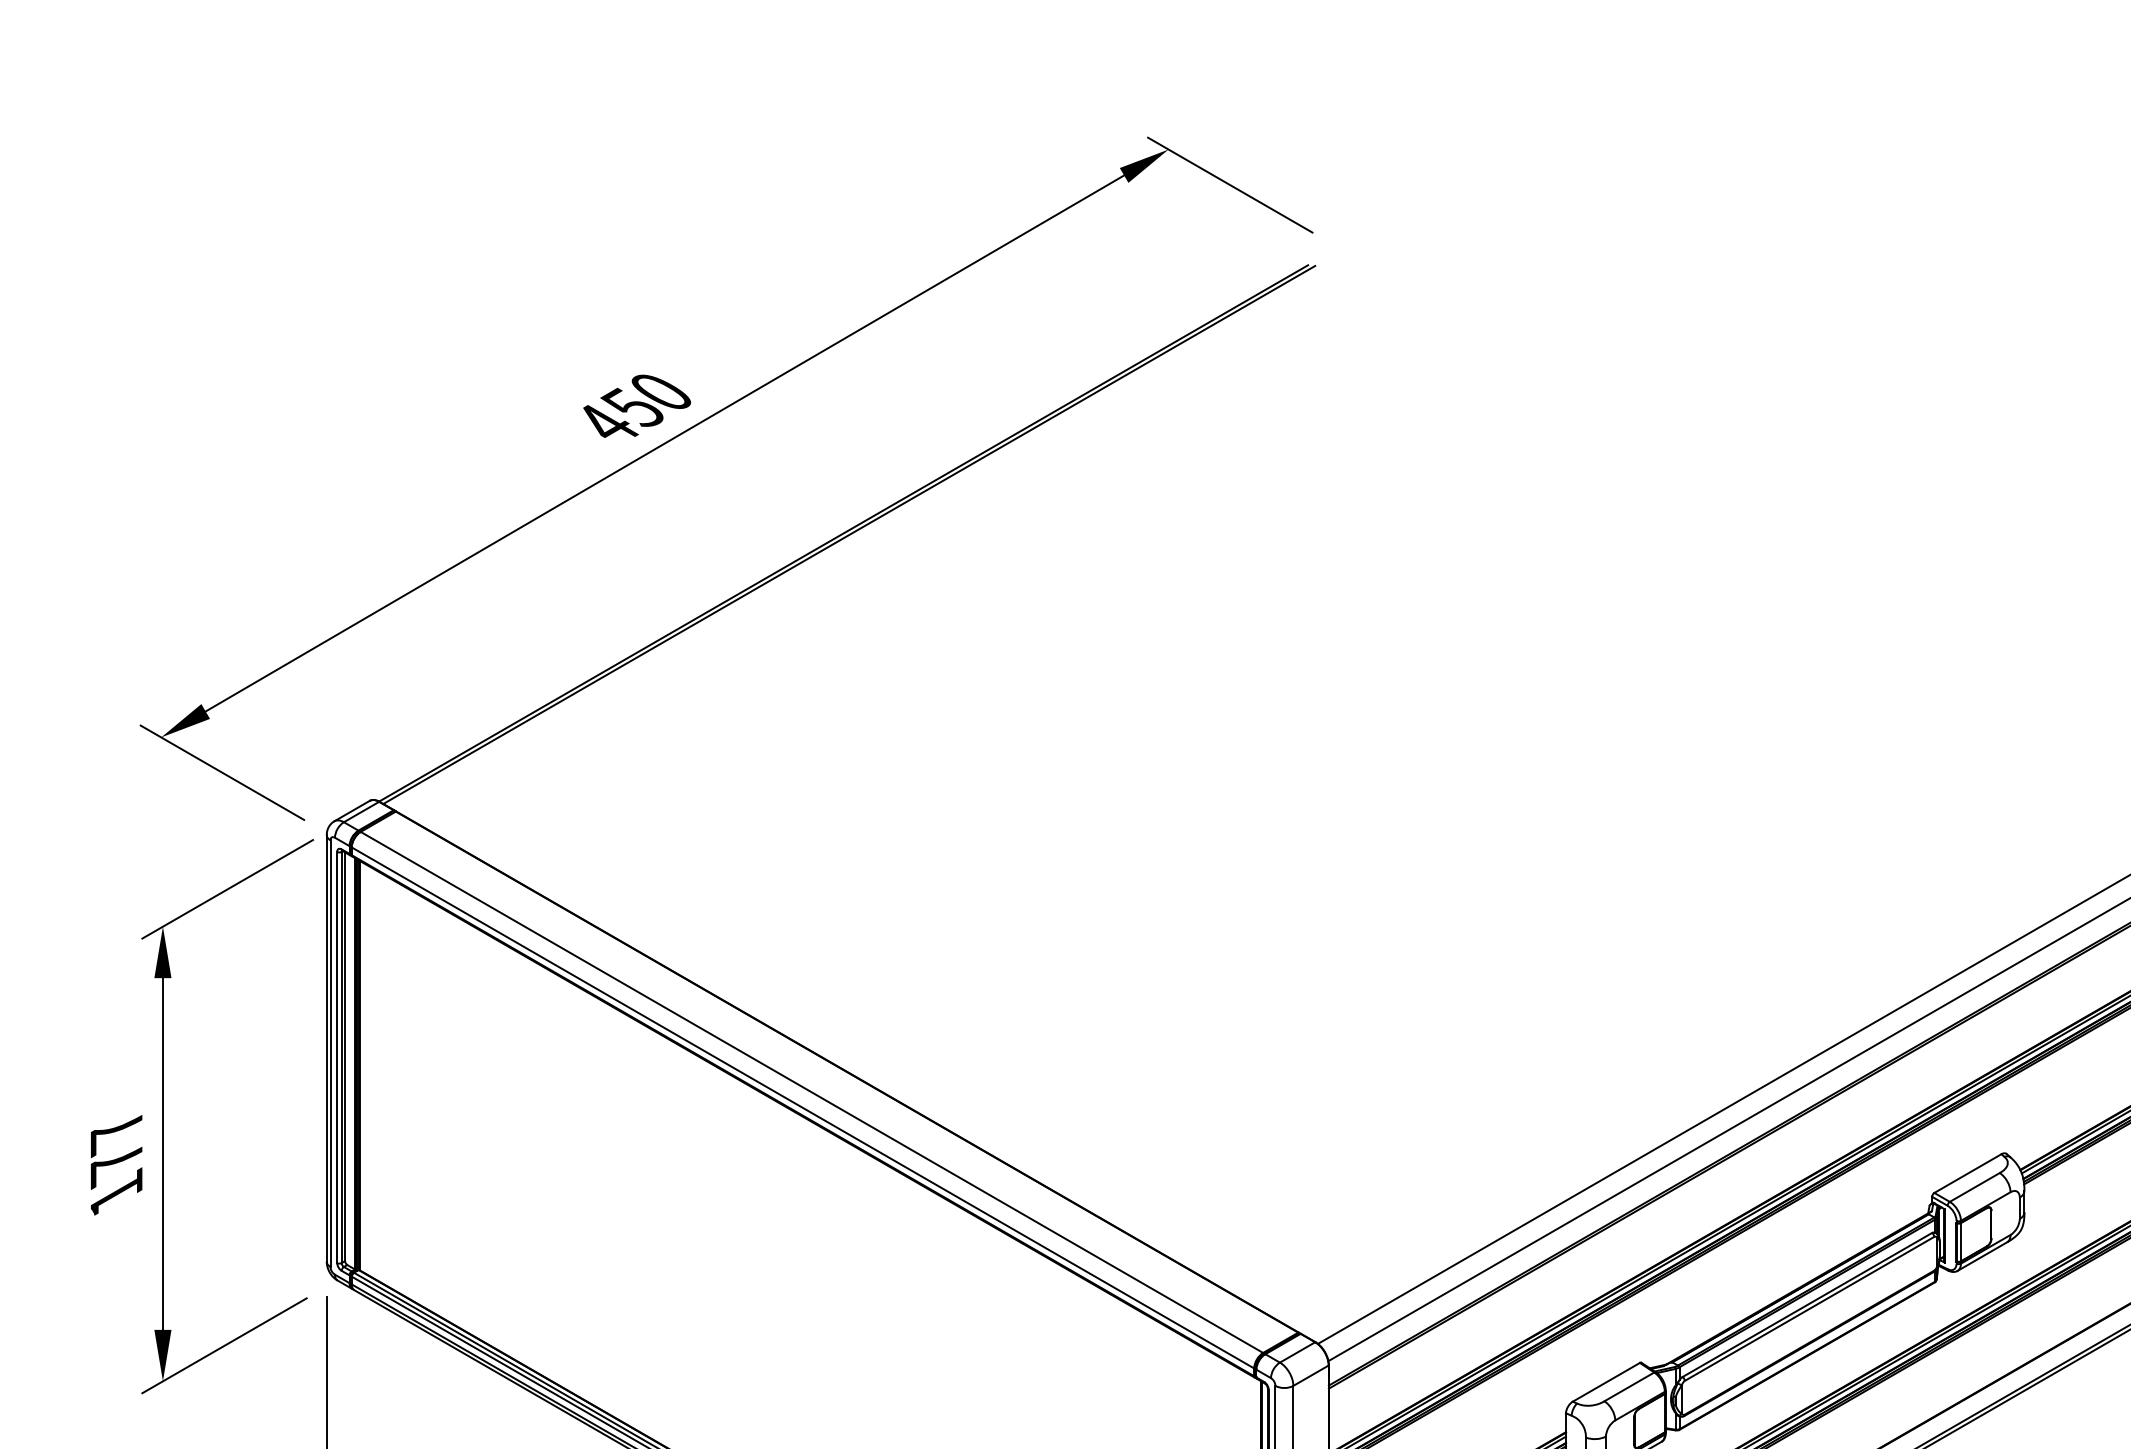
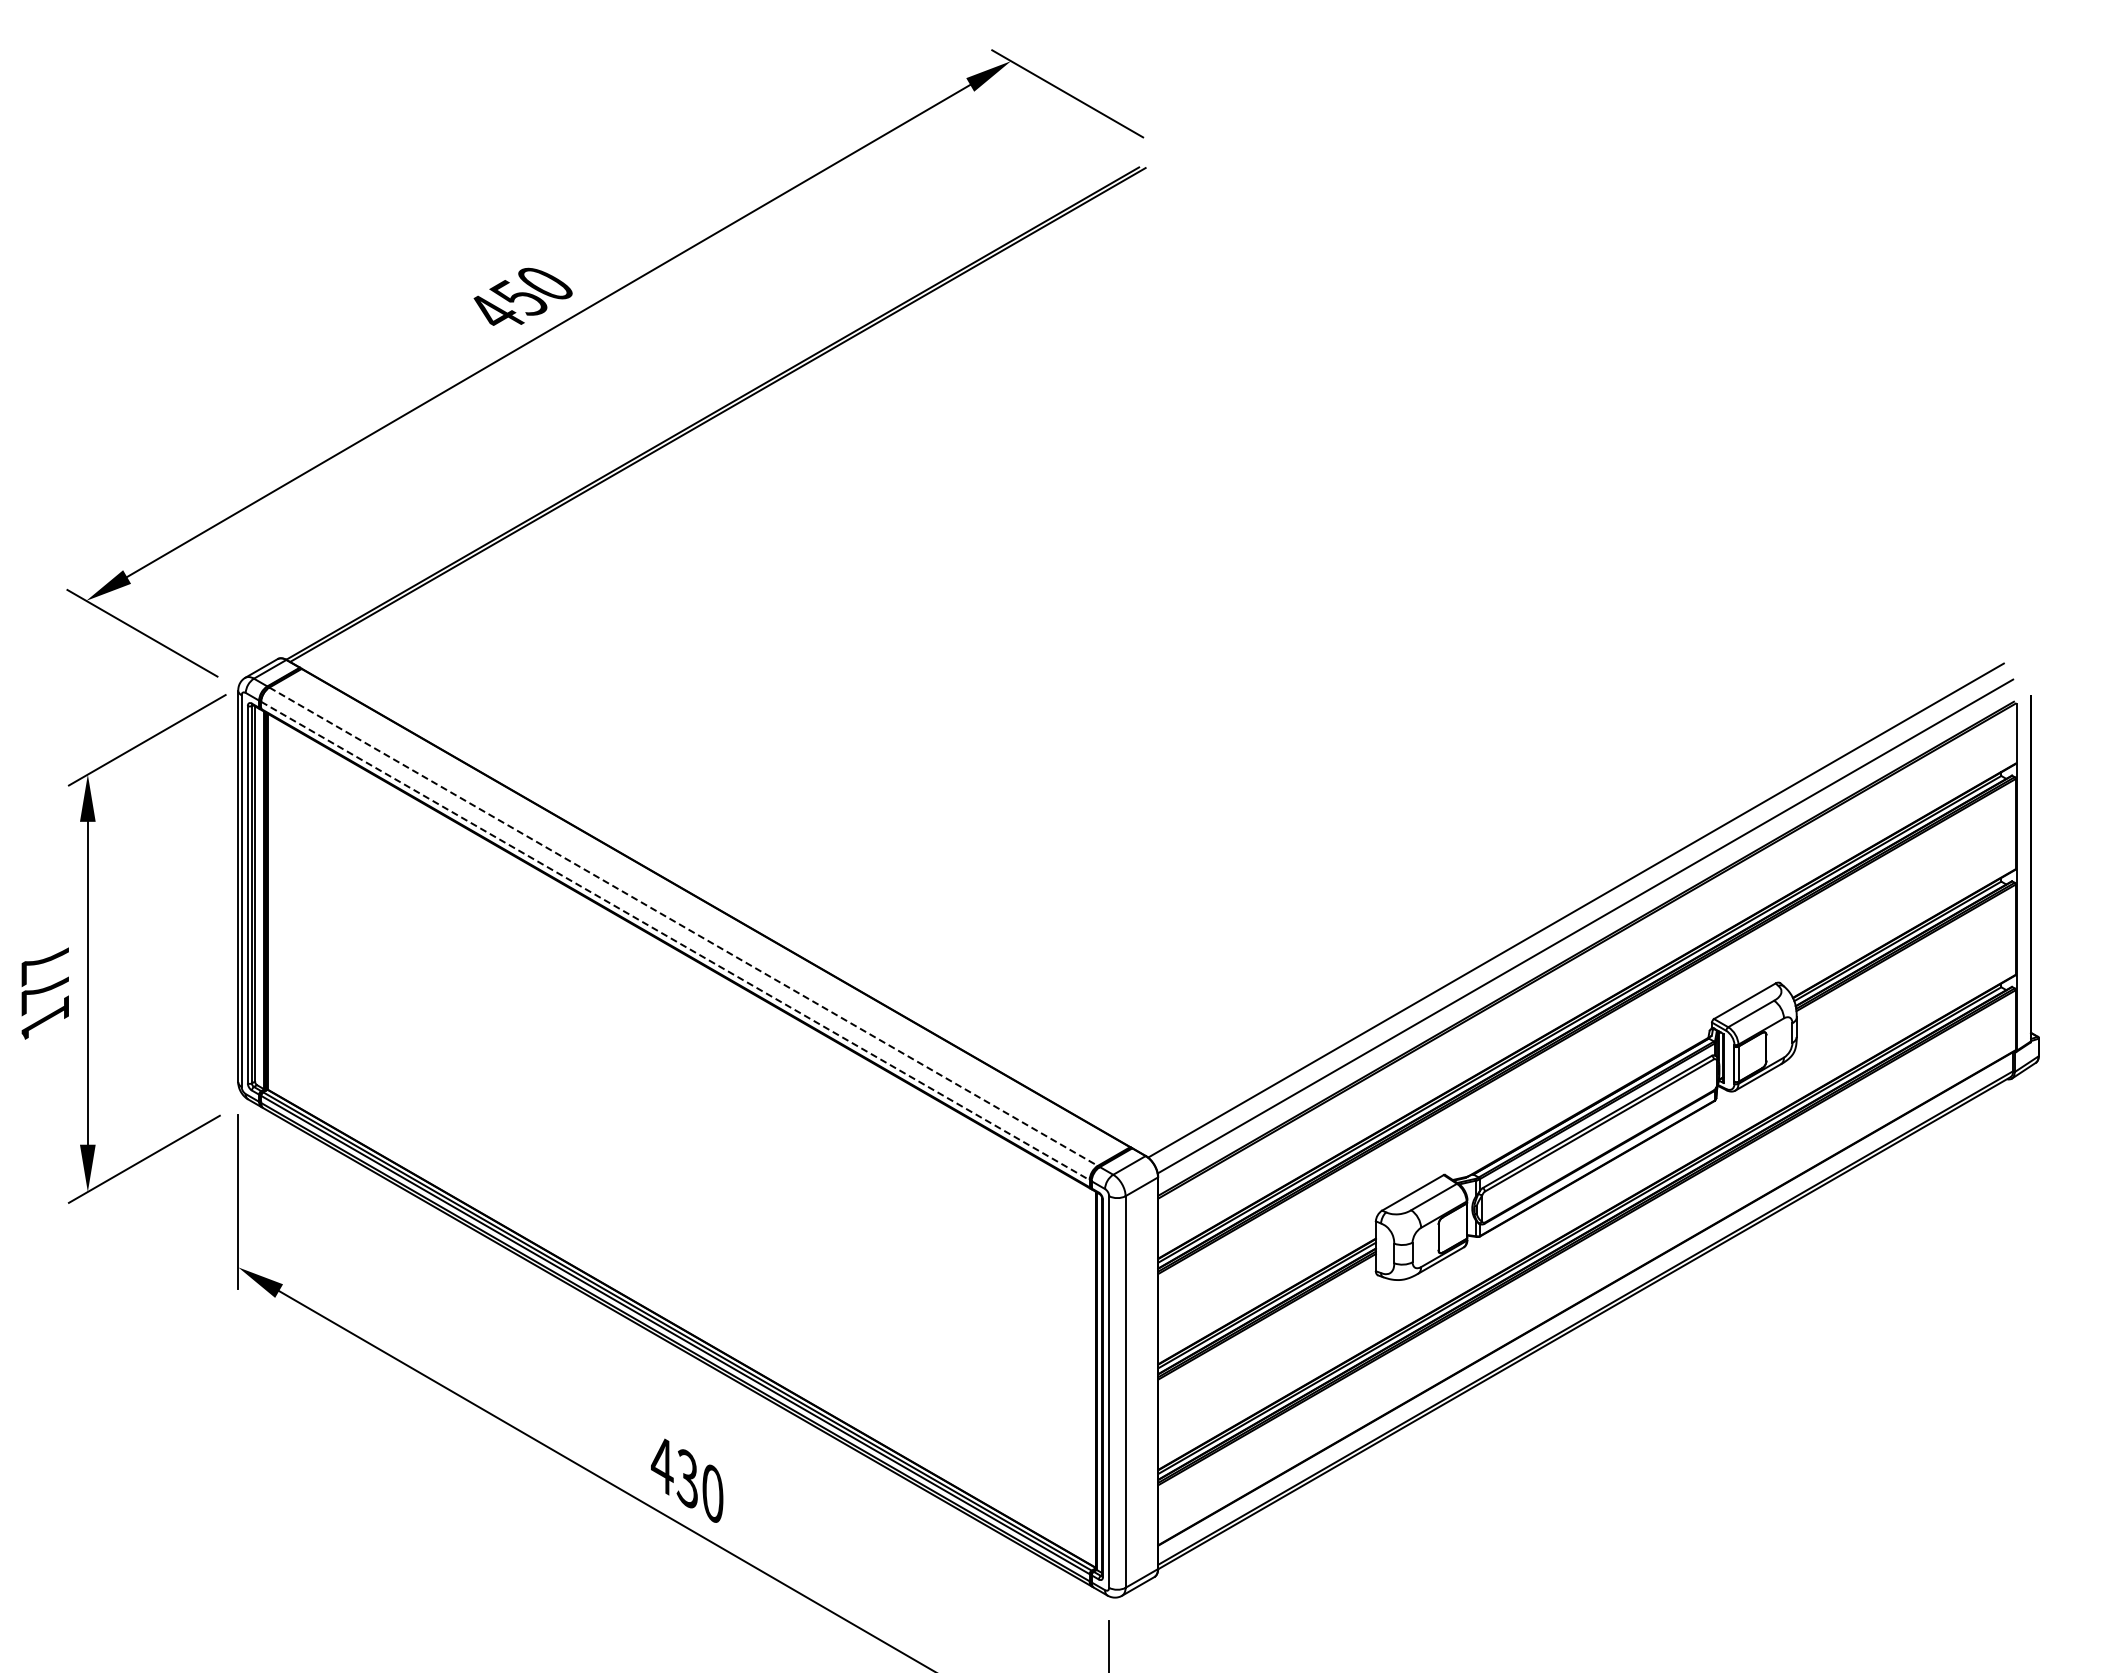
line: (812, 1092) -> (684, 926), solid -> dashed
line: (803, 1108) -> (675, 941), solid -> dashed

